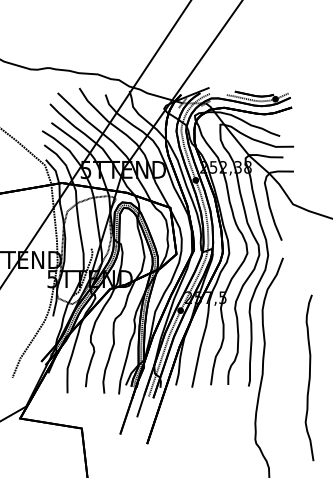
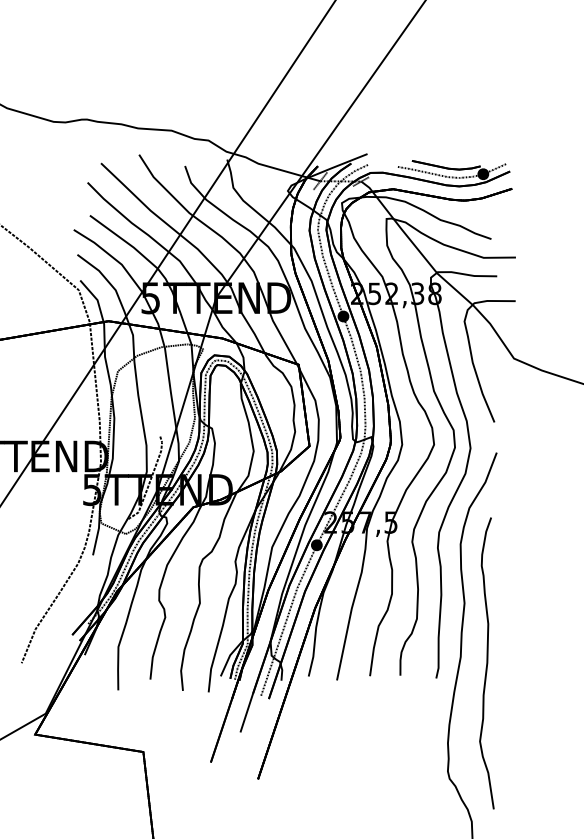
part: (309, 377) -> (486, 662), moved

